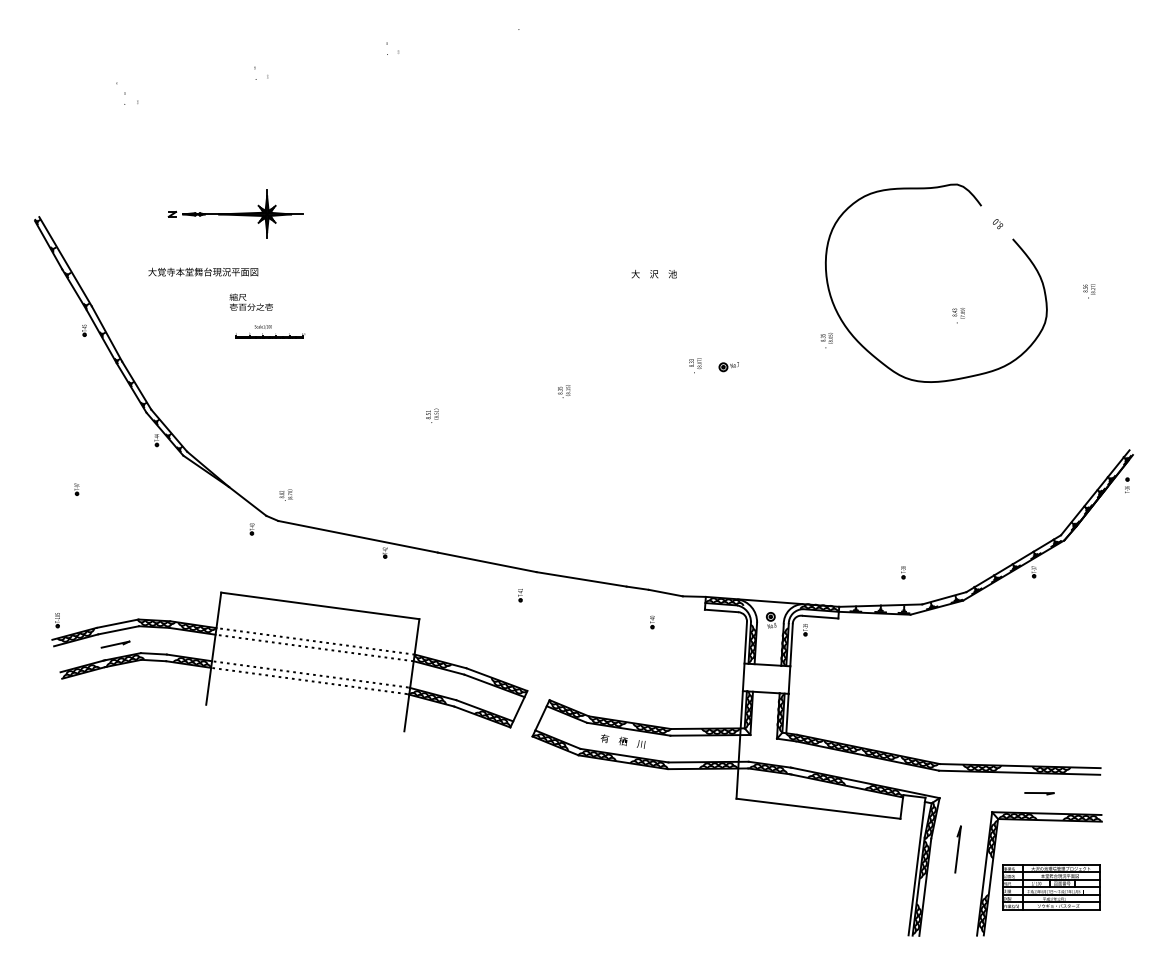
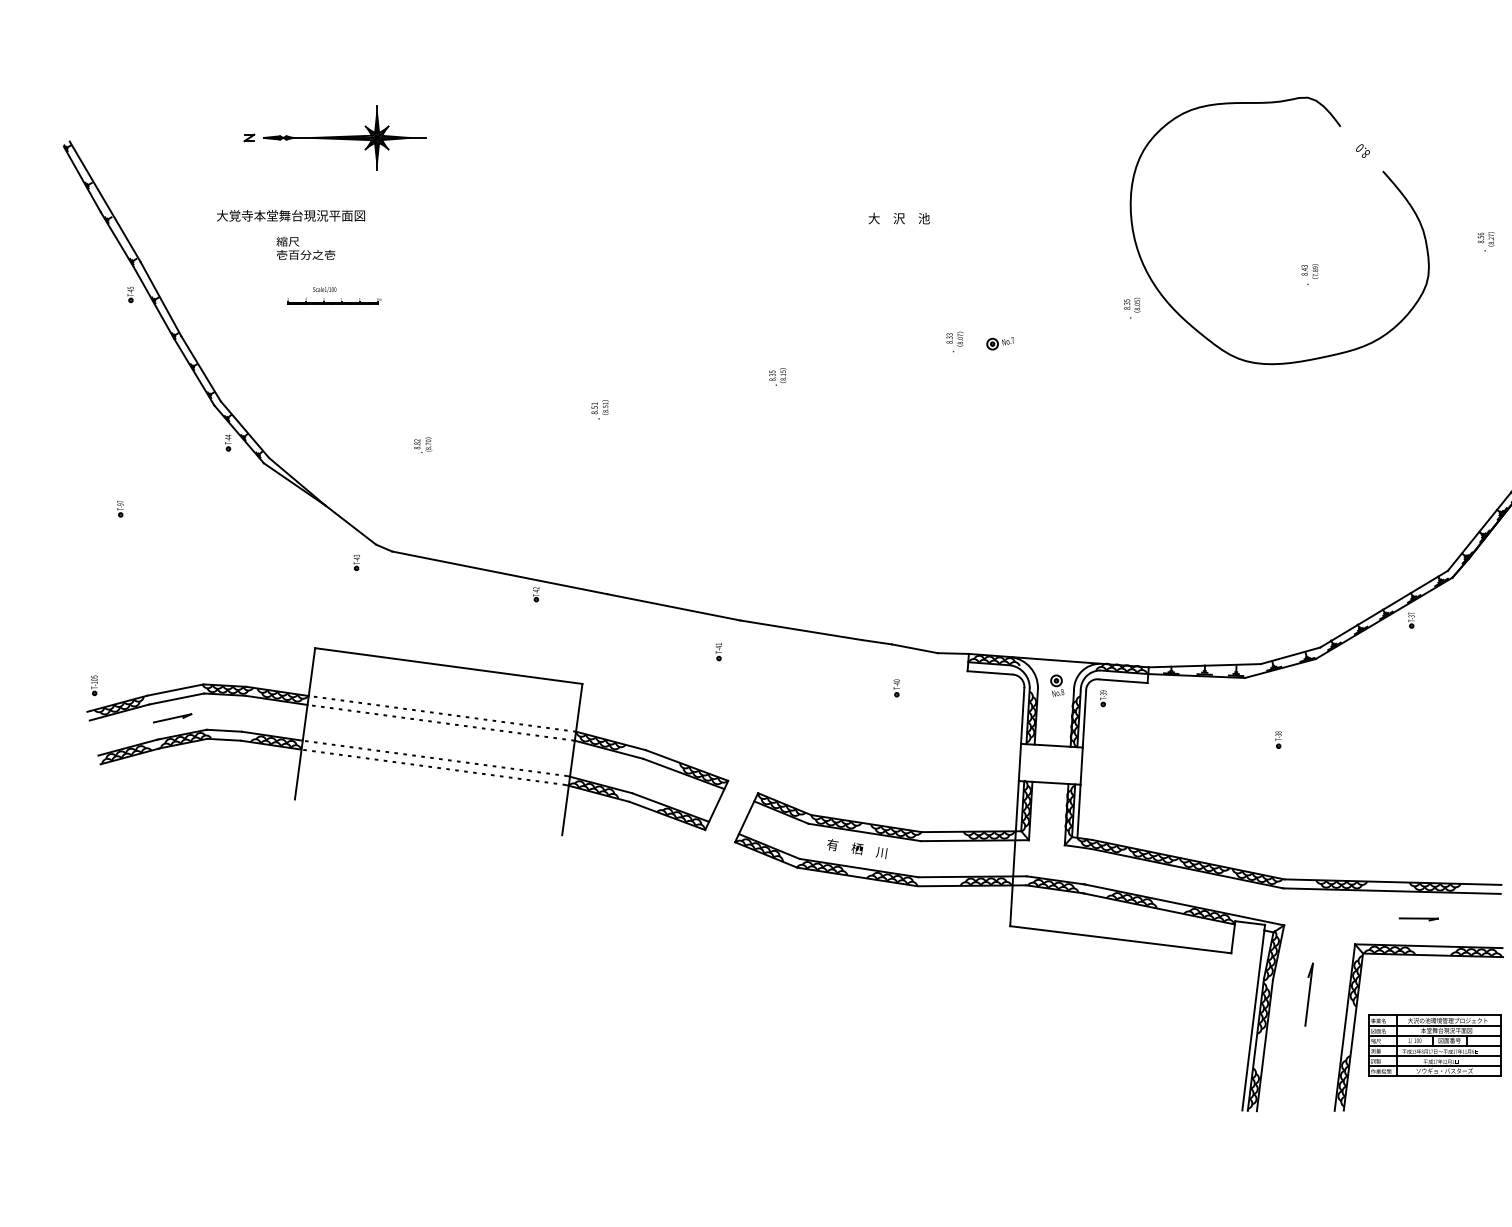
text: (250, 301) -> (304, 247), moved
part: (270, 331) -> (334, 295), moved
text: (285, 494) -> (422, 444), moved
part: (903, 572) -> (1278, 739), moved

